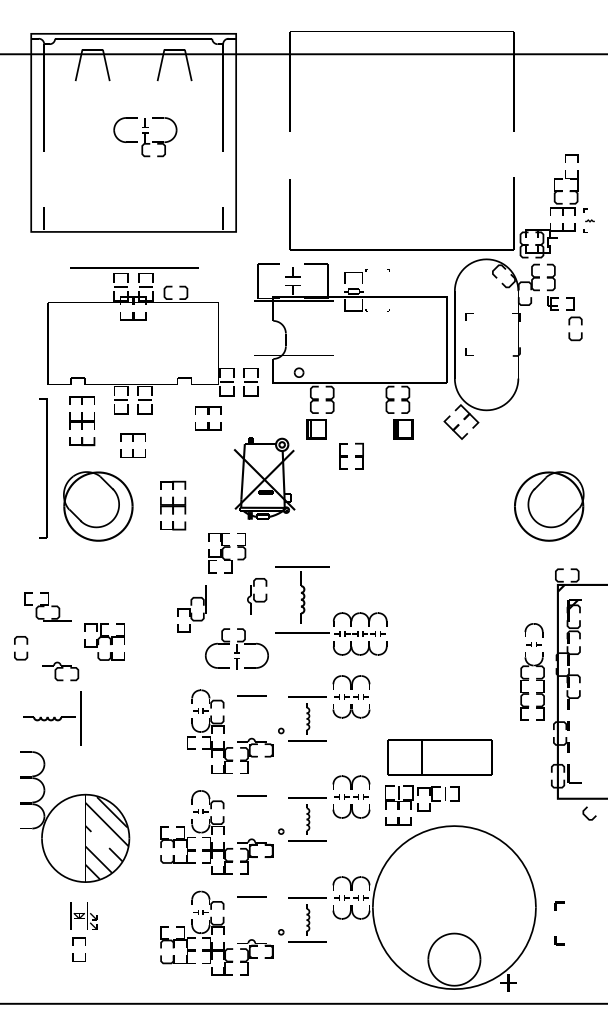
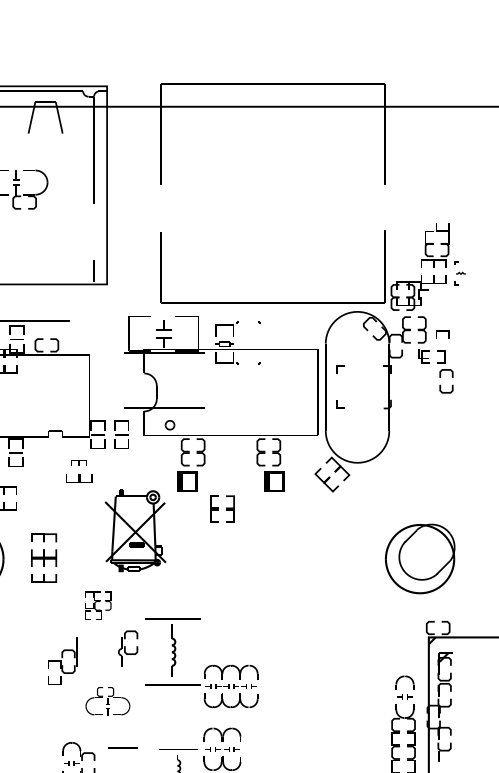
line: (571, 155) -> (442, 331), moved
part: (208, 410) -> (79, 463), size x0.6
part: (227, 553) -> (98, 606), size x0.7
part: (236, 648) -> (107, 701), size x0.7

